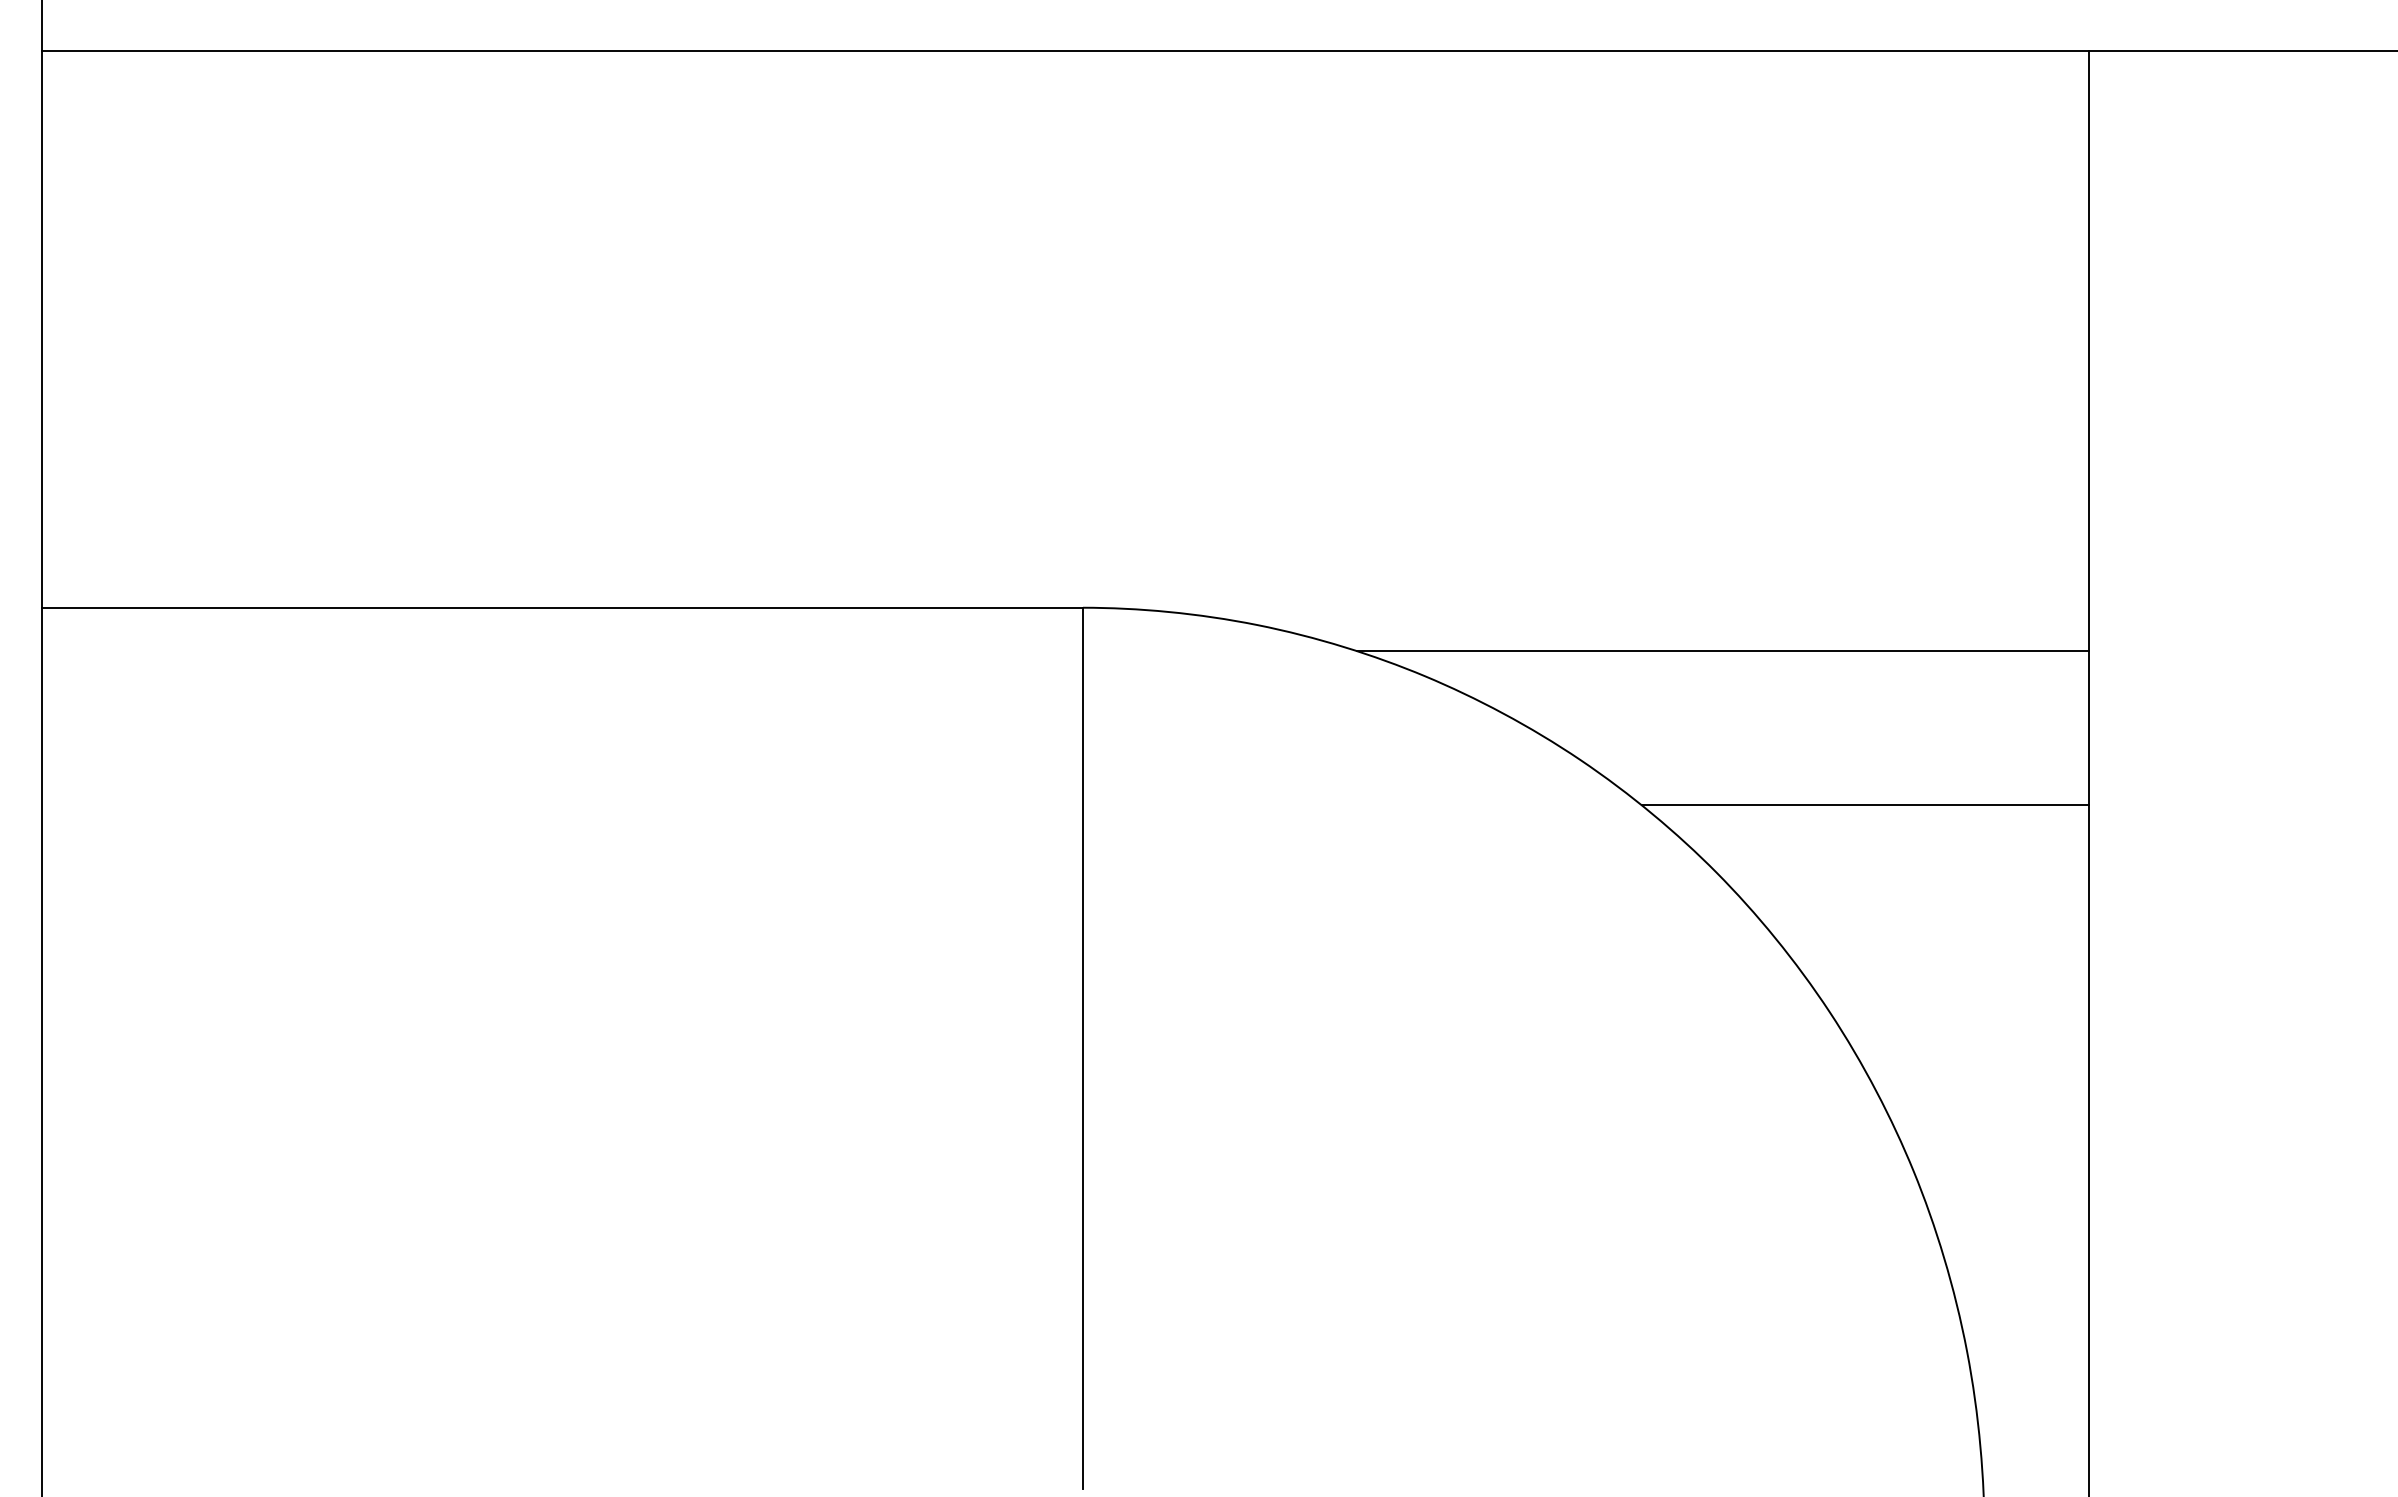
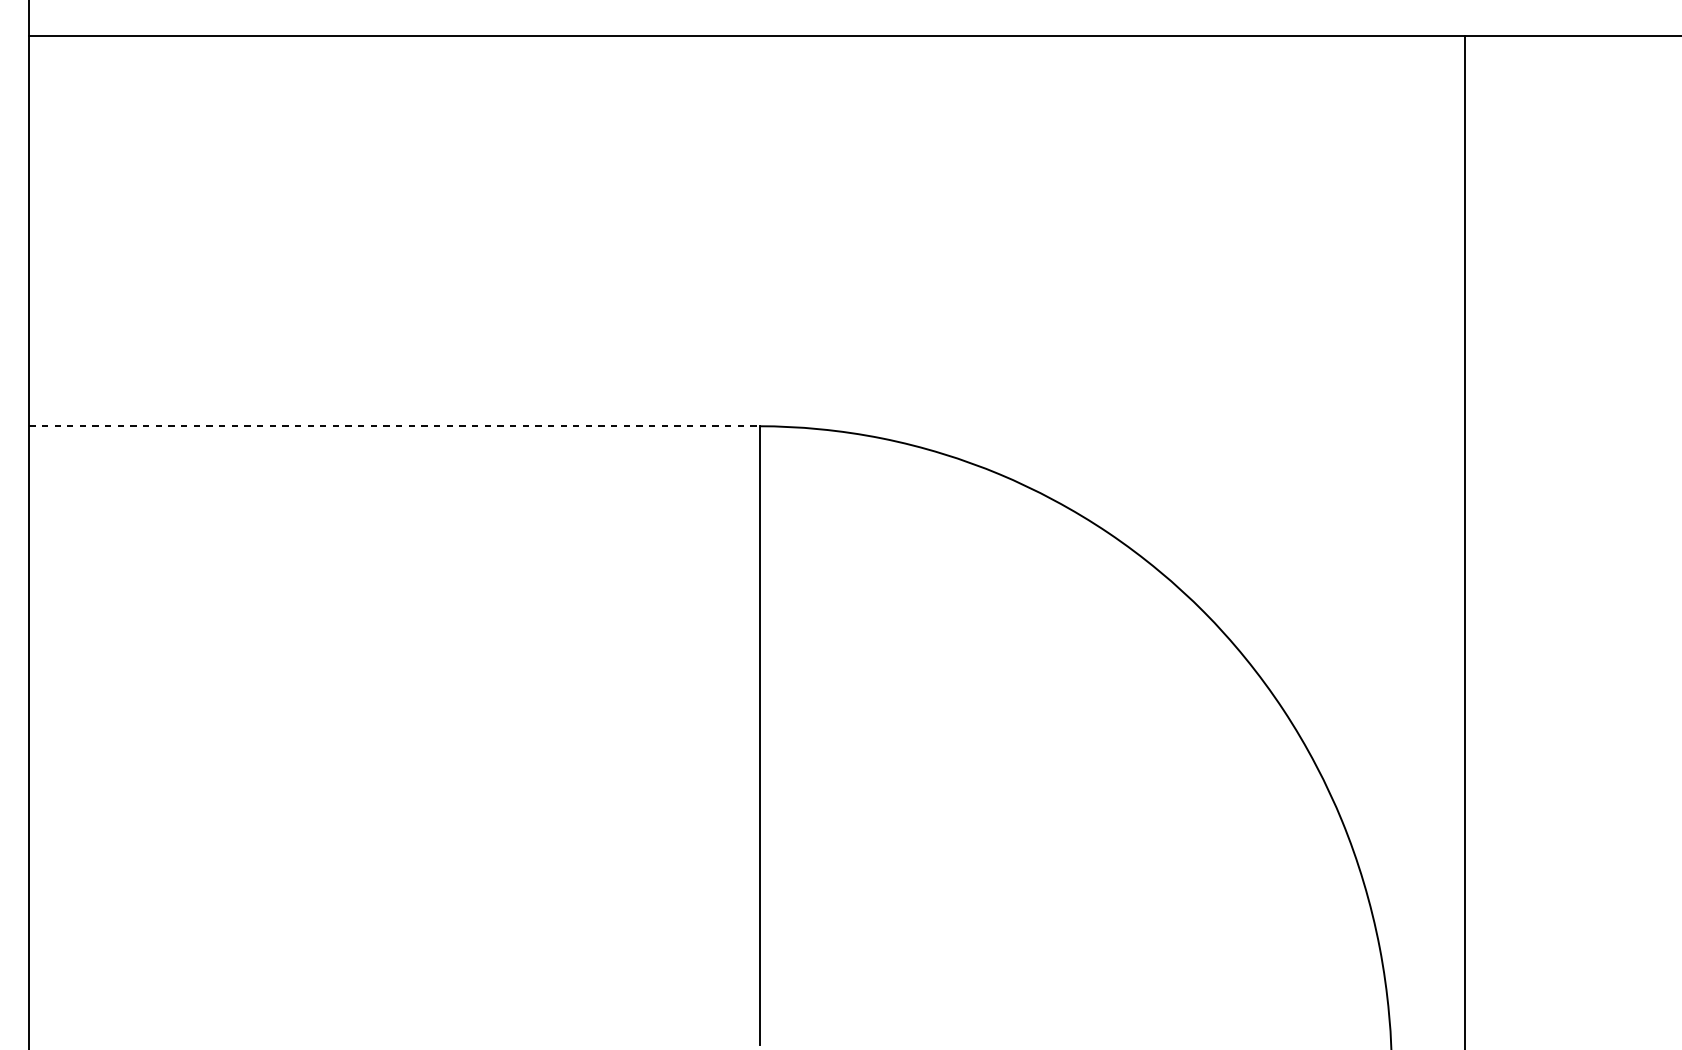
line: (562, 607) -> (394, 426), solid -> dashed
line: (1722, 651) -> (1208, 456), removed
line: (1864, 805) -> (1307, 564), removed

